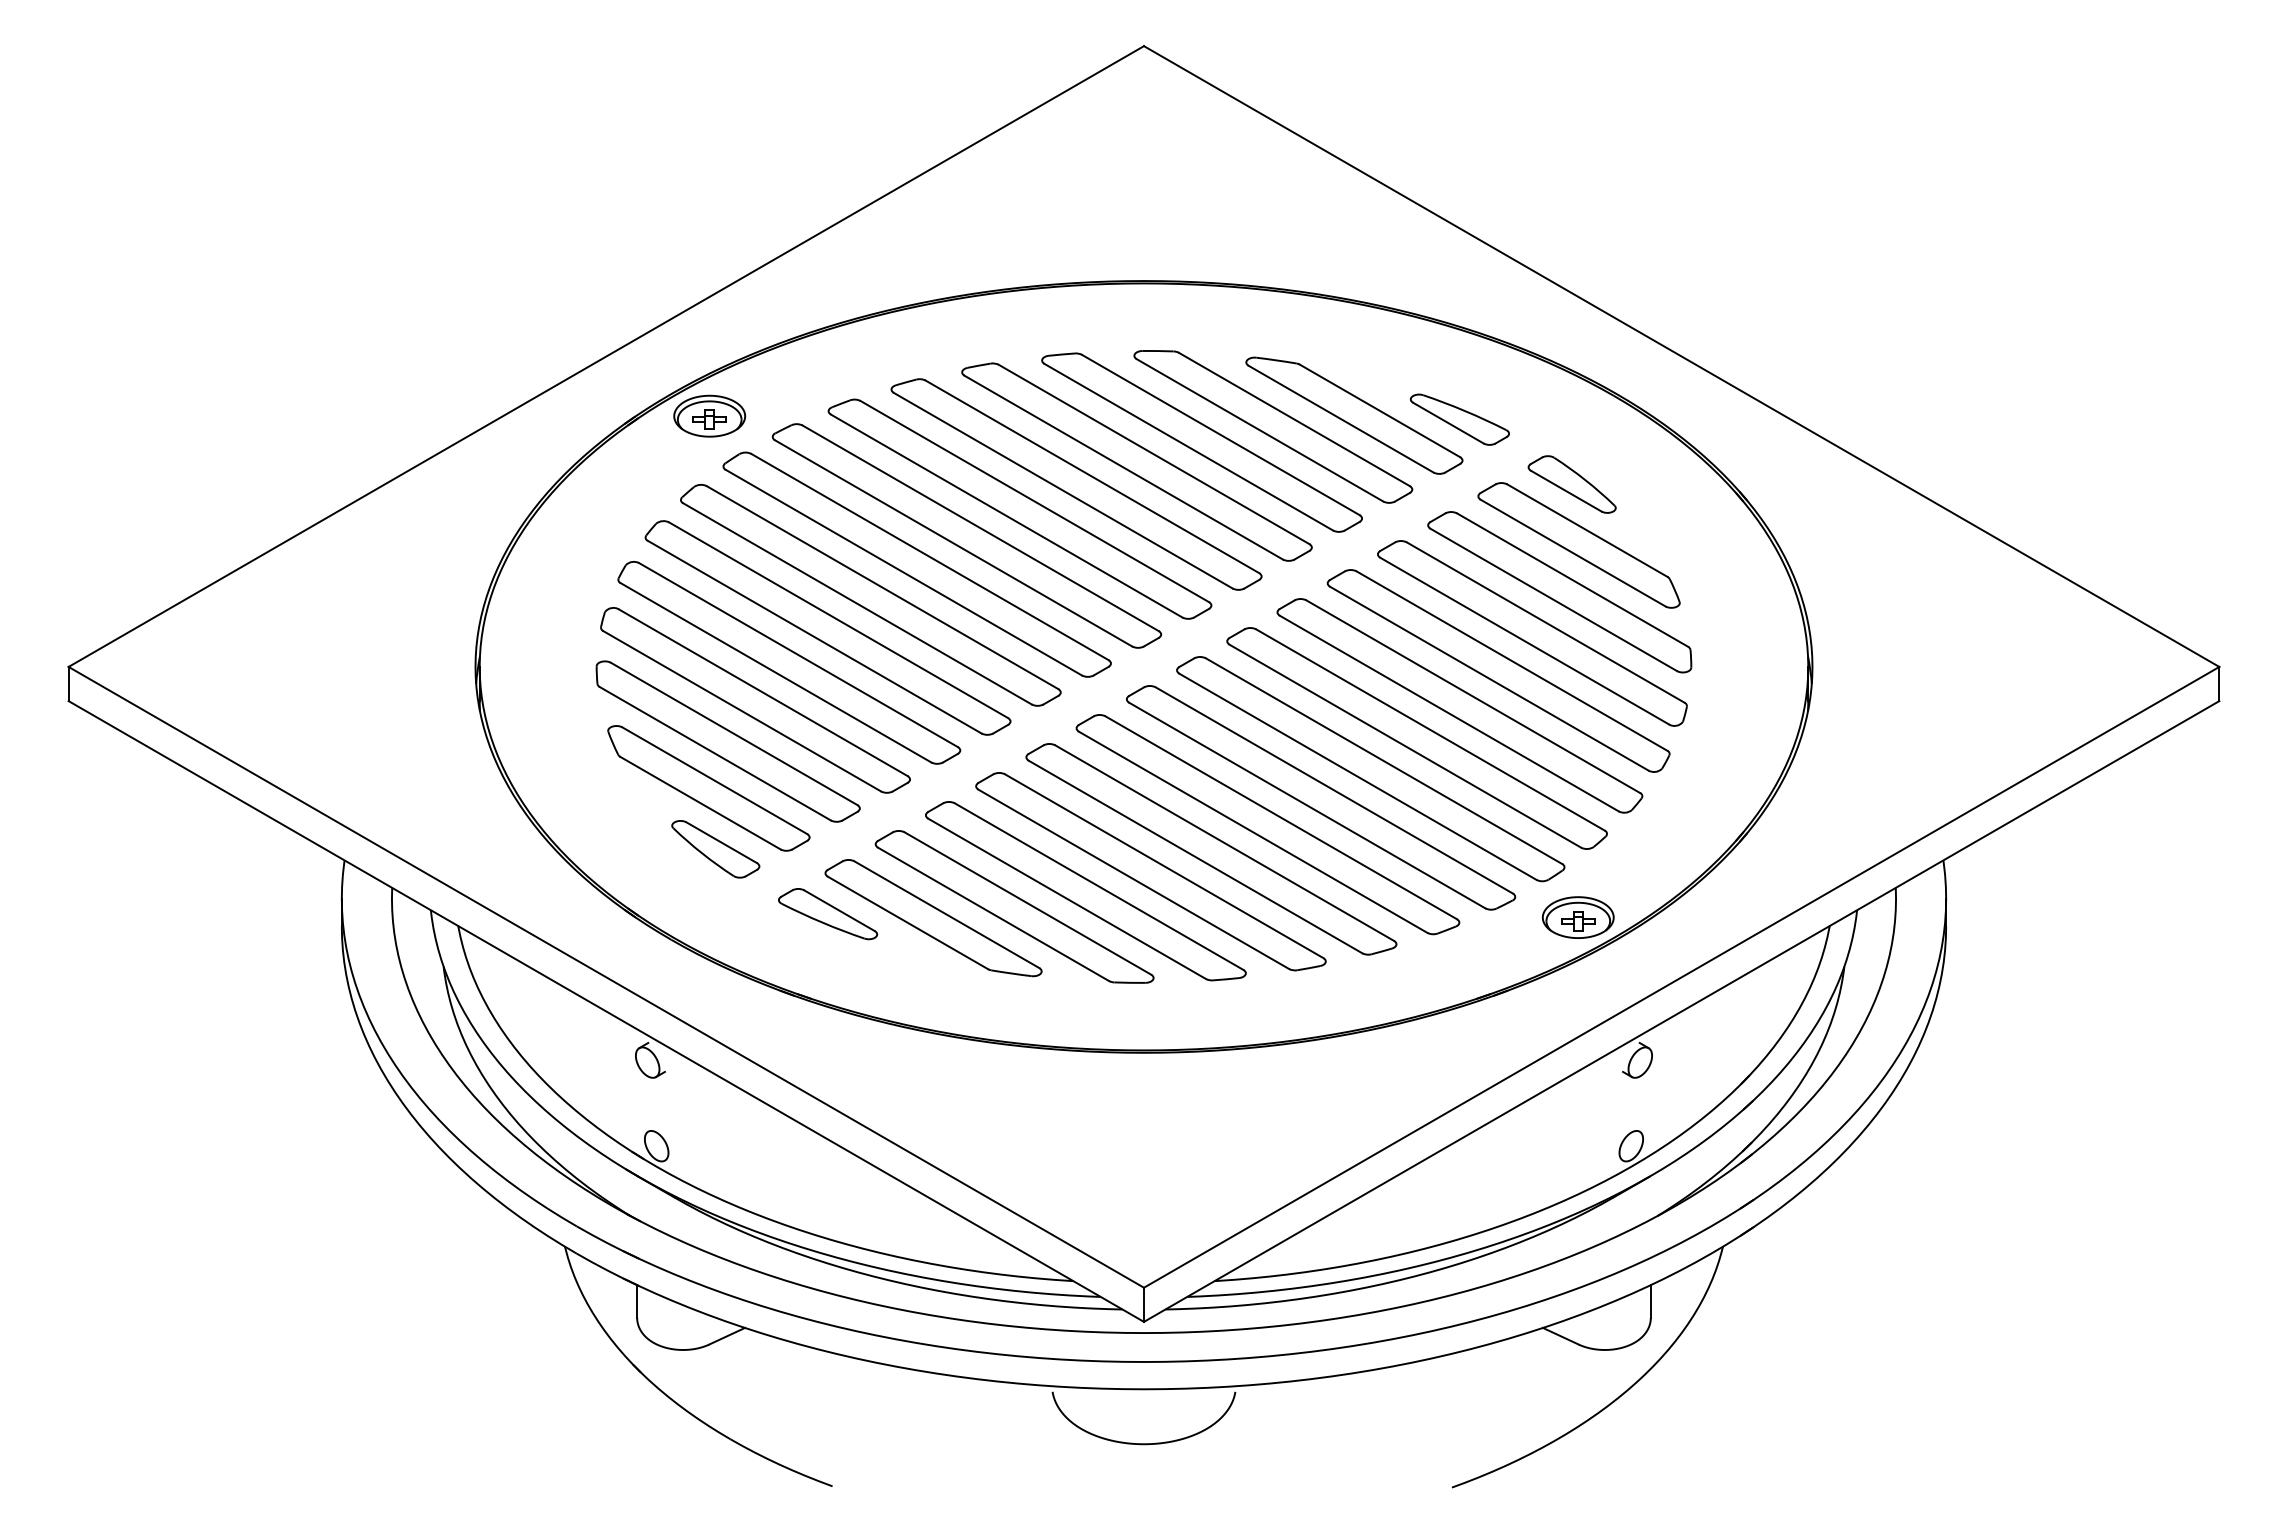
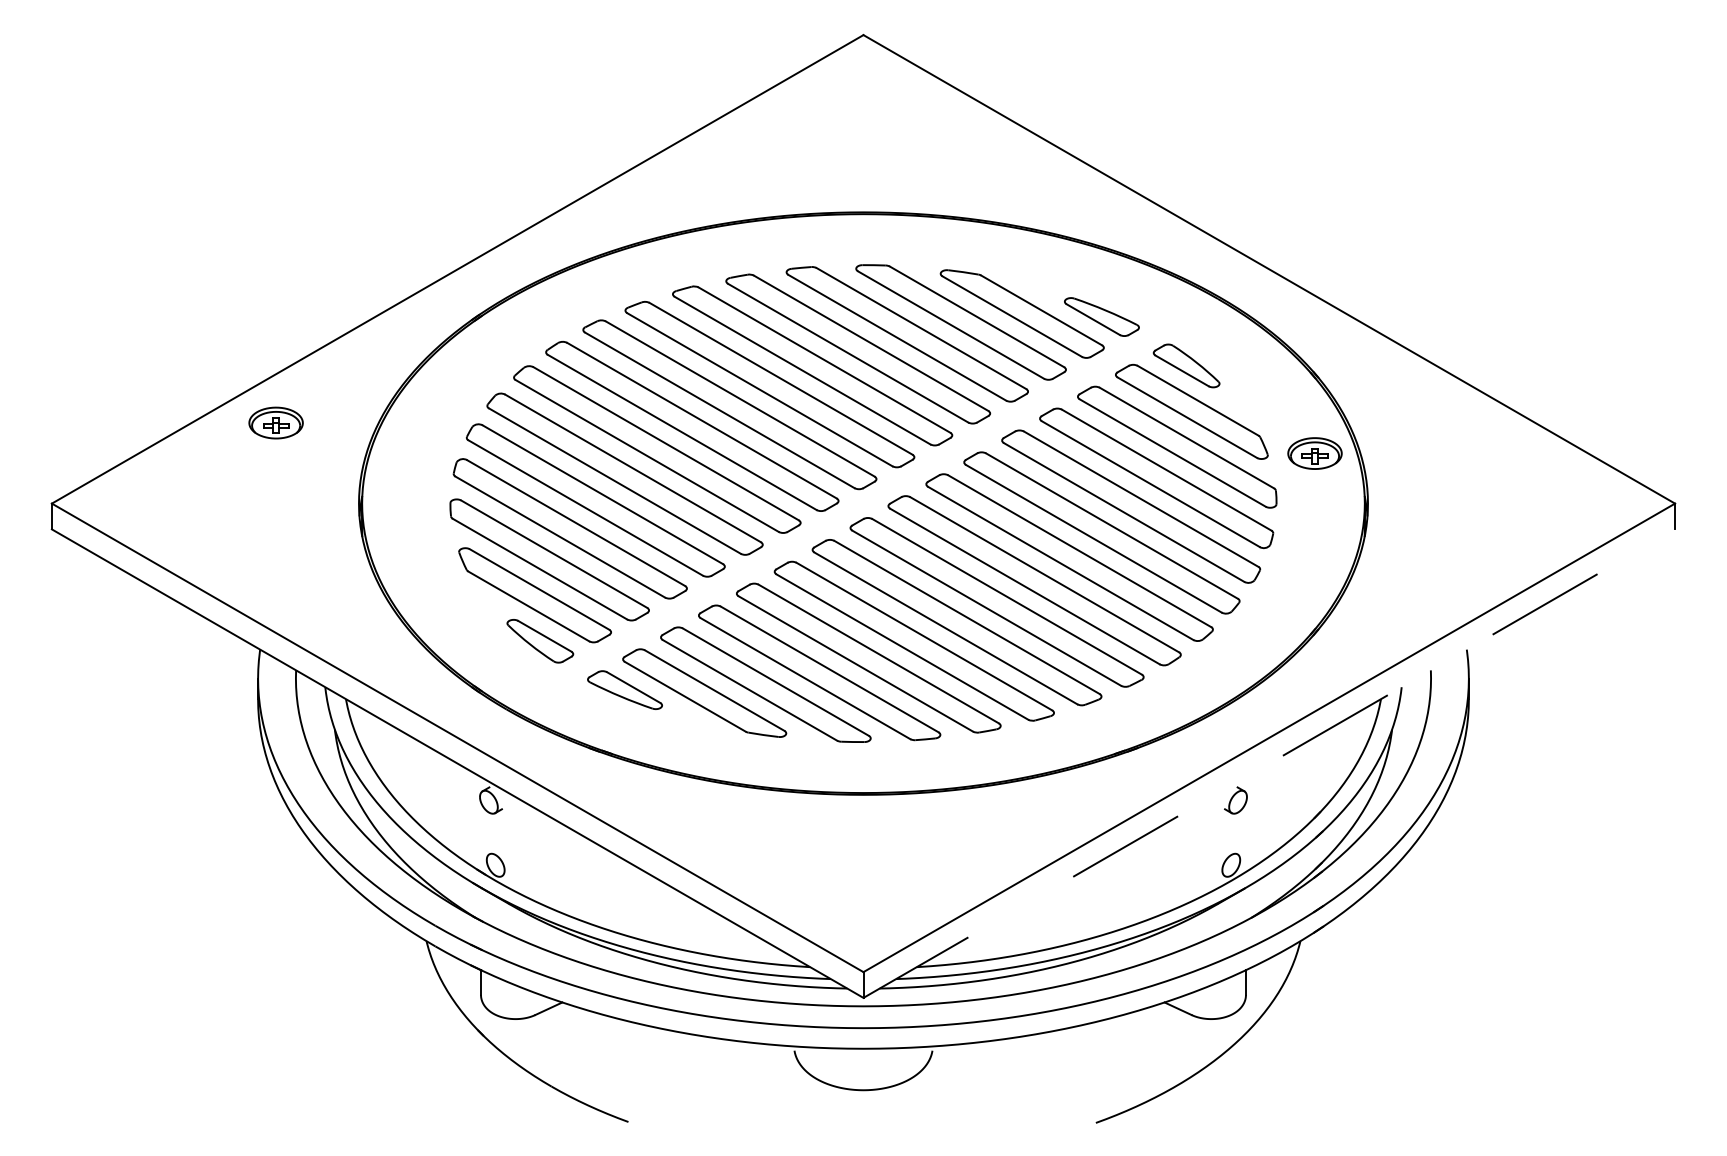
part: (709, 415) -> (275, 422), moved
part: (1577, 917) -> (1314, 453), moved
line: (1681, 1011) -> (1269, 763), solid -> dashed

